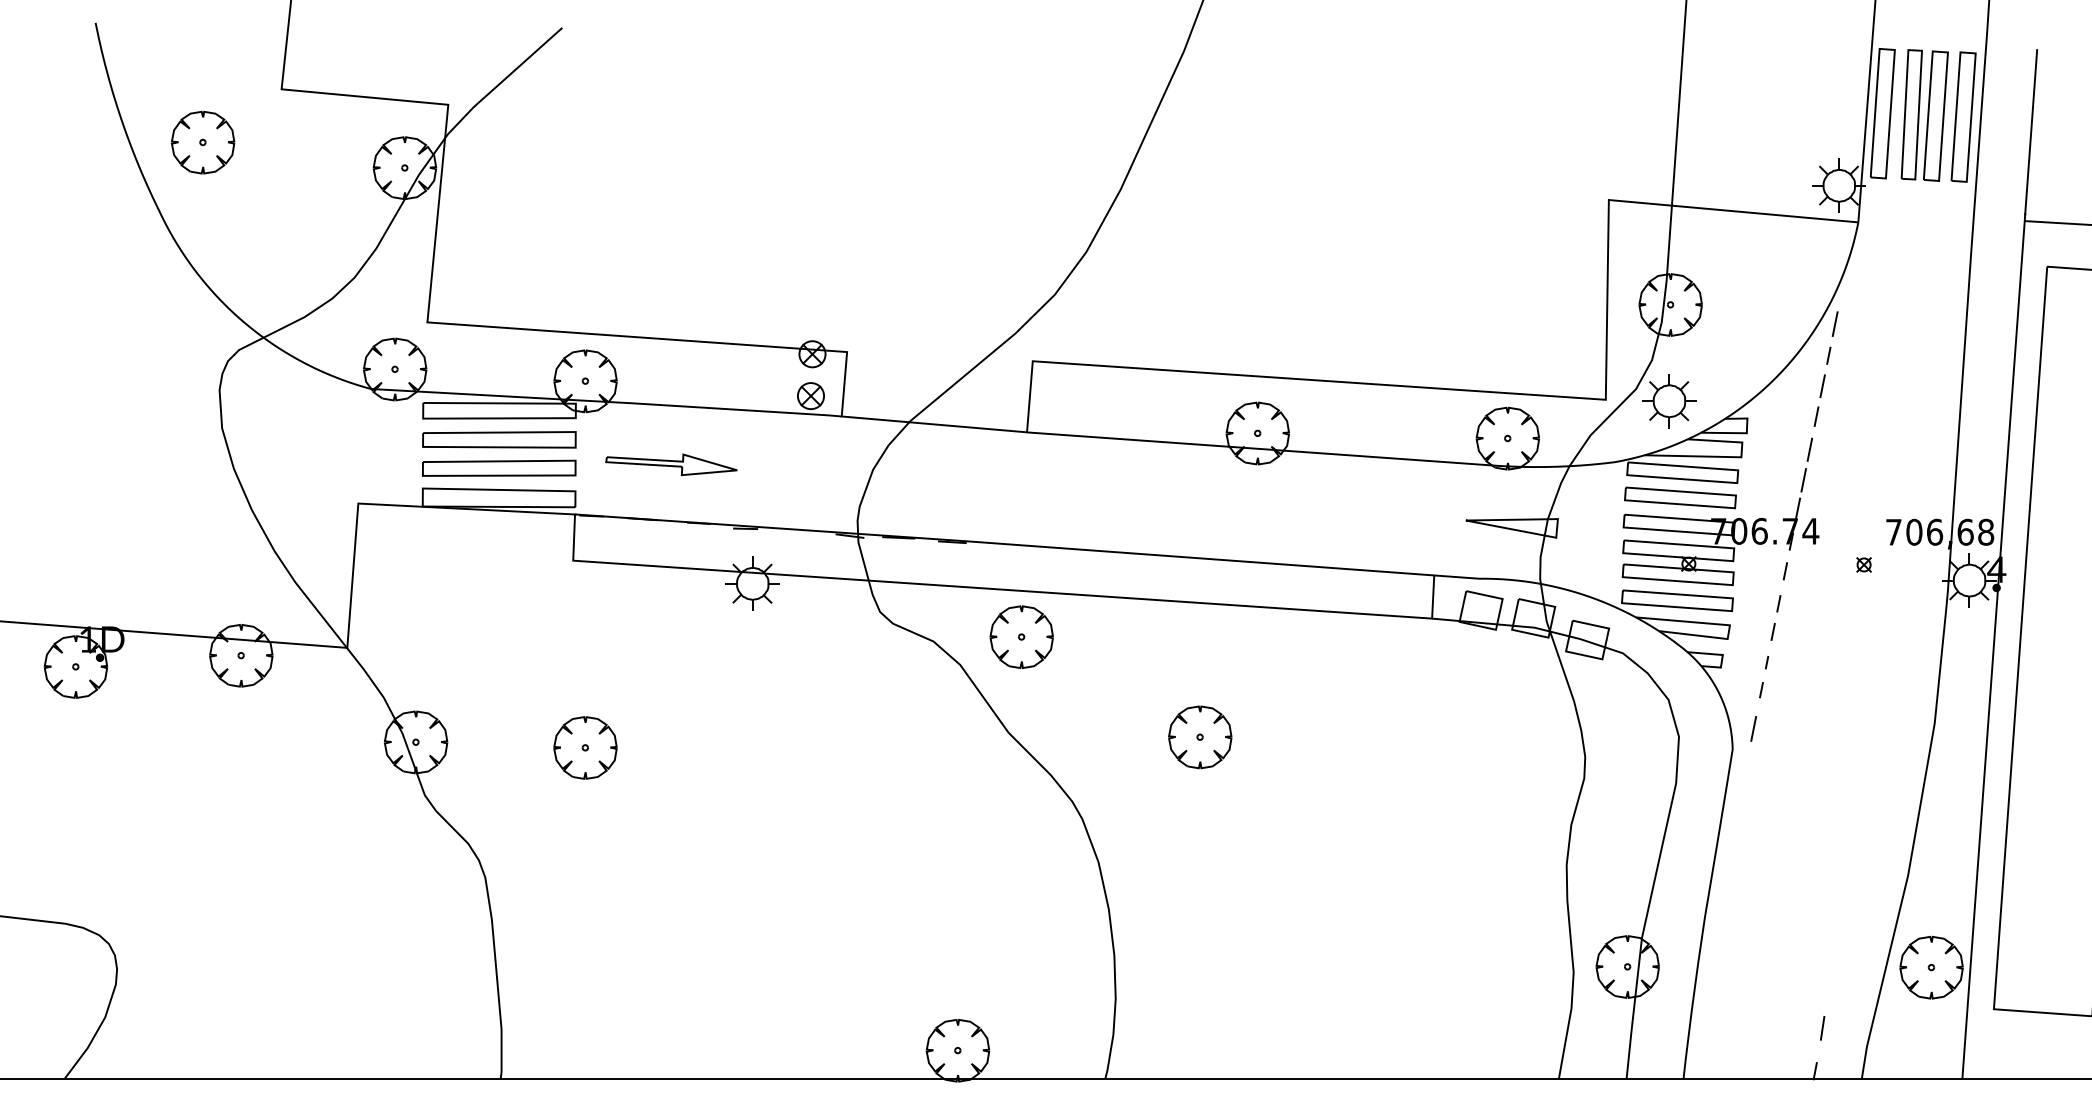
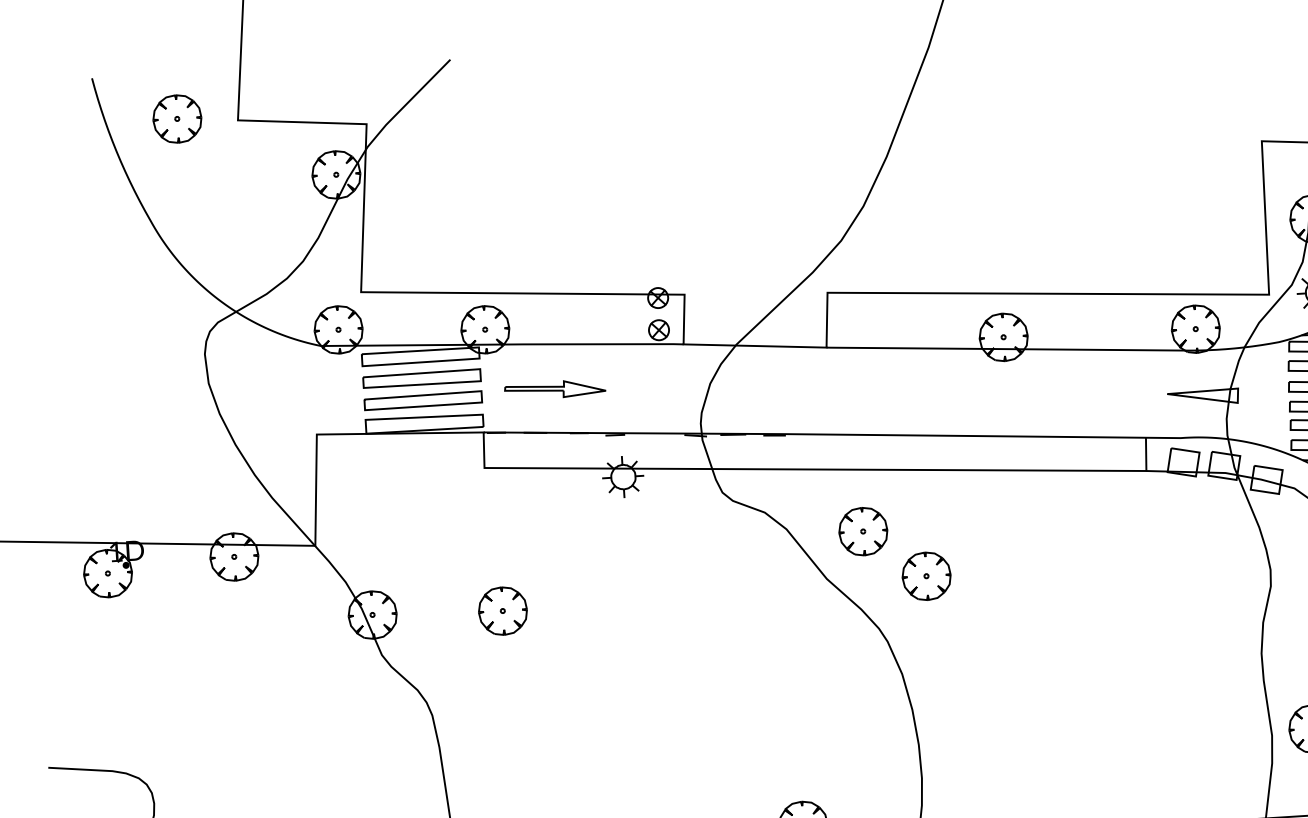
part: (203, 142) -> (177, 118), moved
part: (1021, 636) -> (863, 531), moved
part: (1200, 737) -> (926, 576), moved

